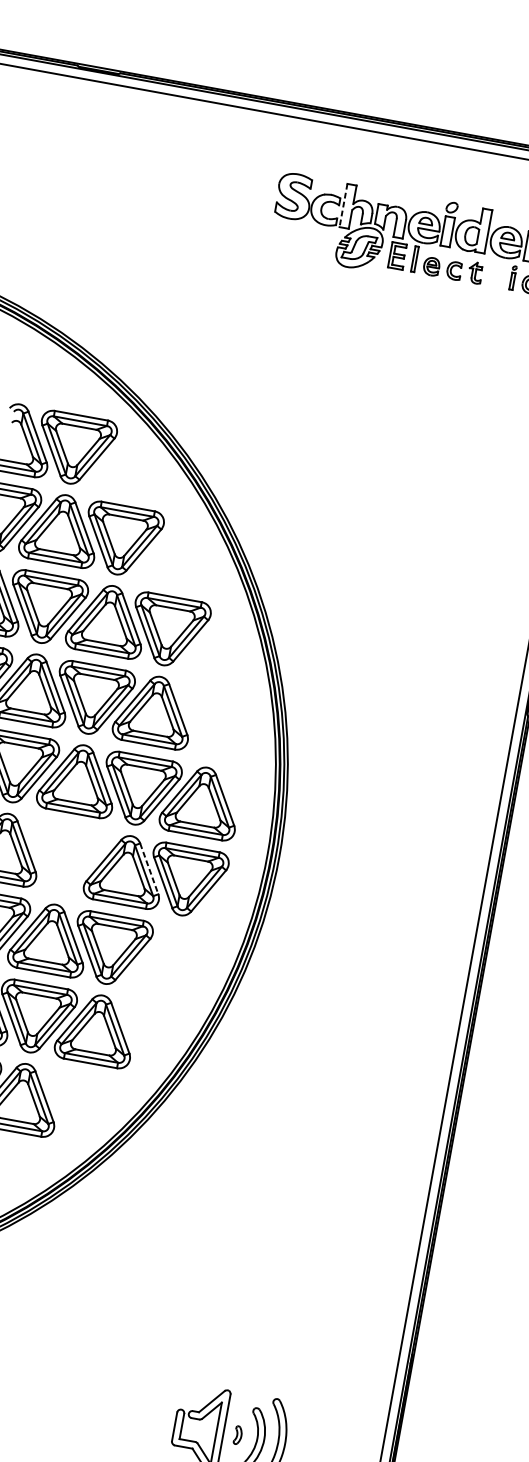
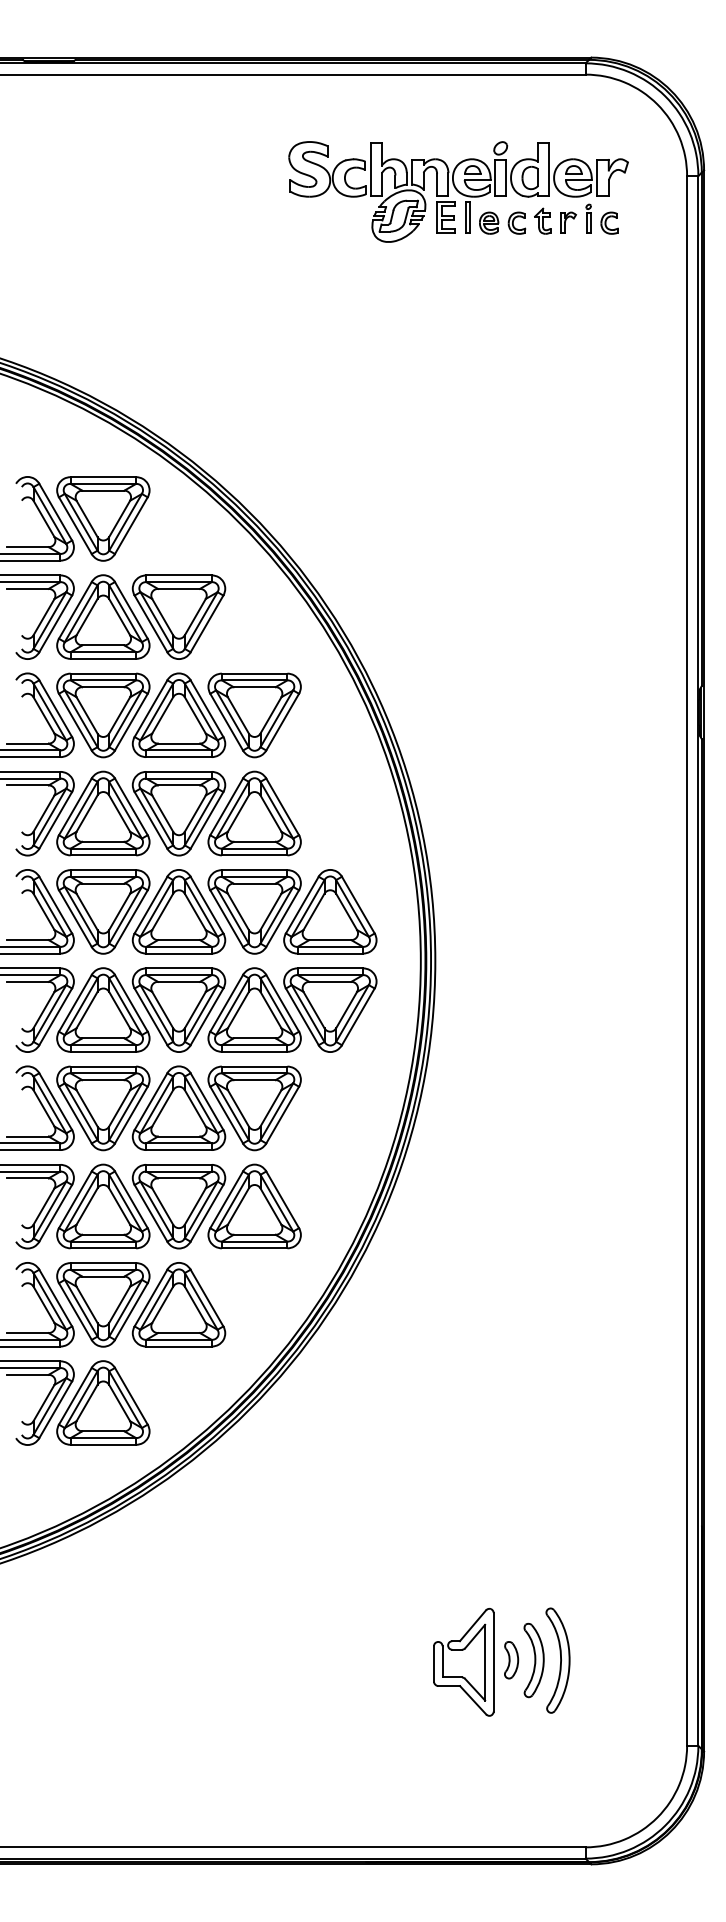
line: (343, 205) -> (370, 169), dashed -> solid
part: (496, 277) -> (568, 222), added
part: (63, 858) -> (178, 1009), added
line: (149, 868) -> (282, 1003), dashed -> solid
part: (238, 1435) -> (511, 1660), size x1.67

